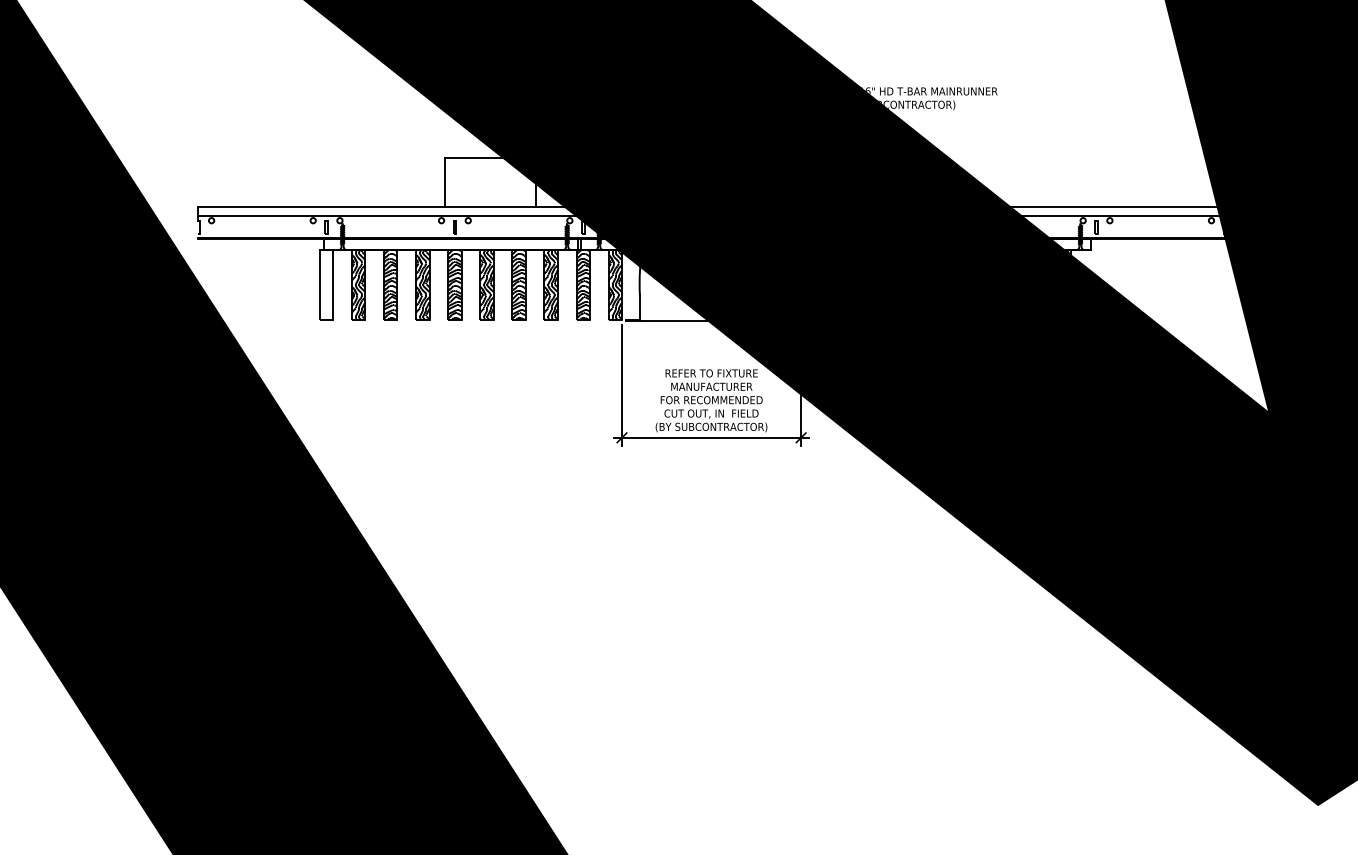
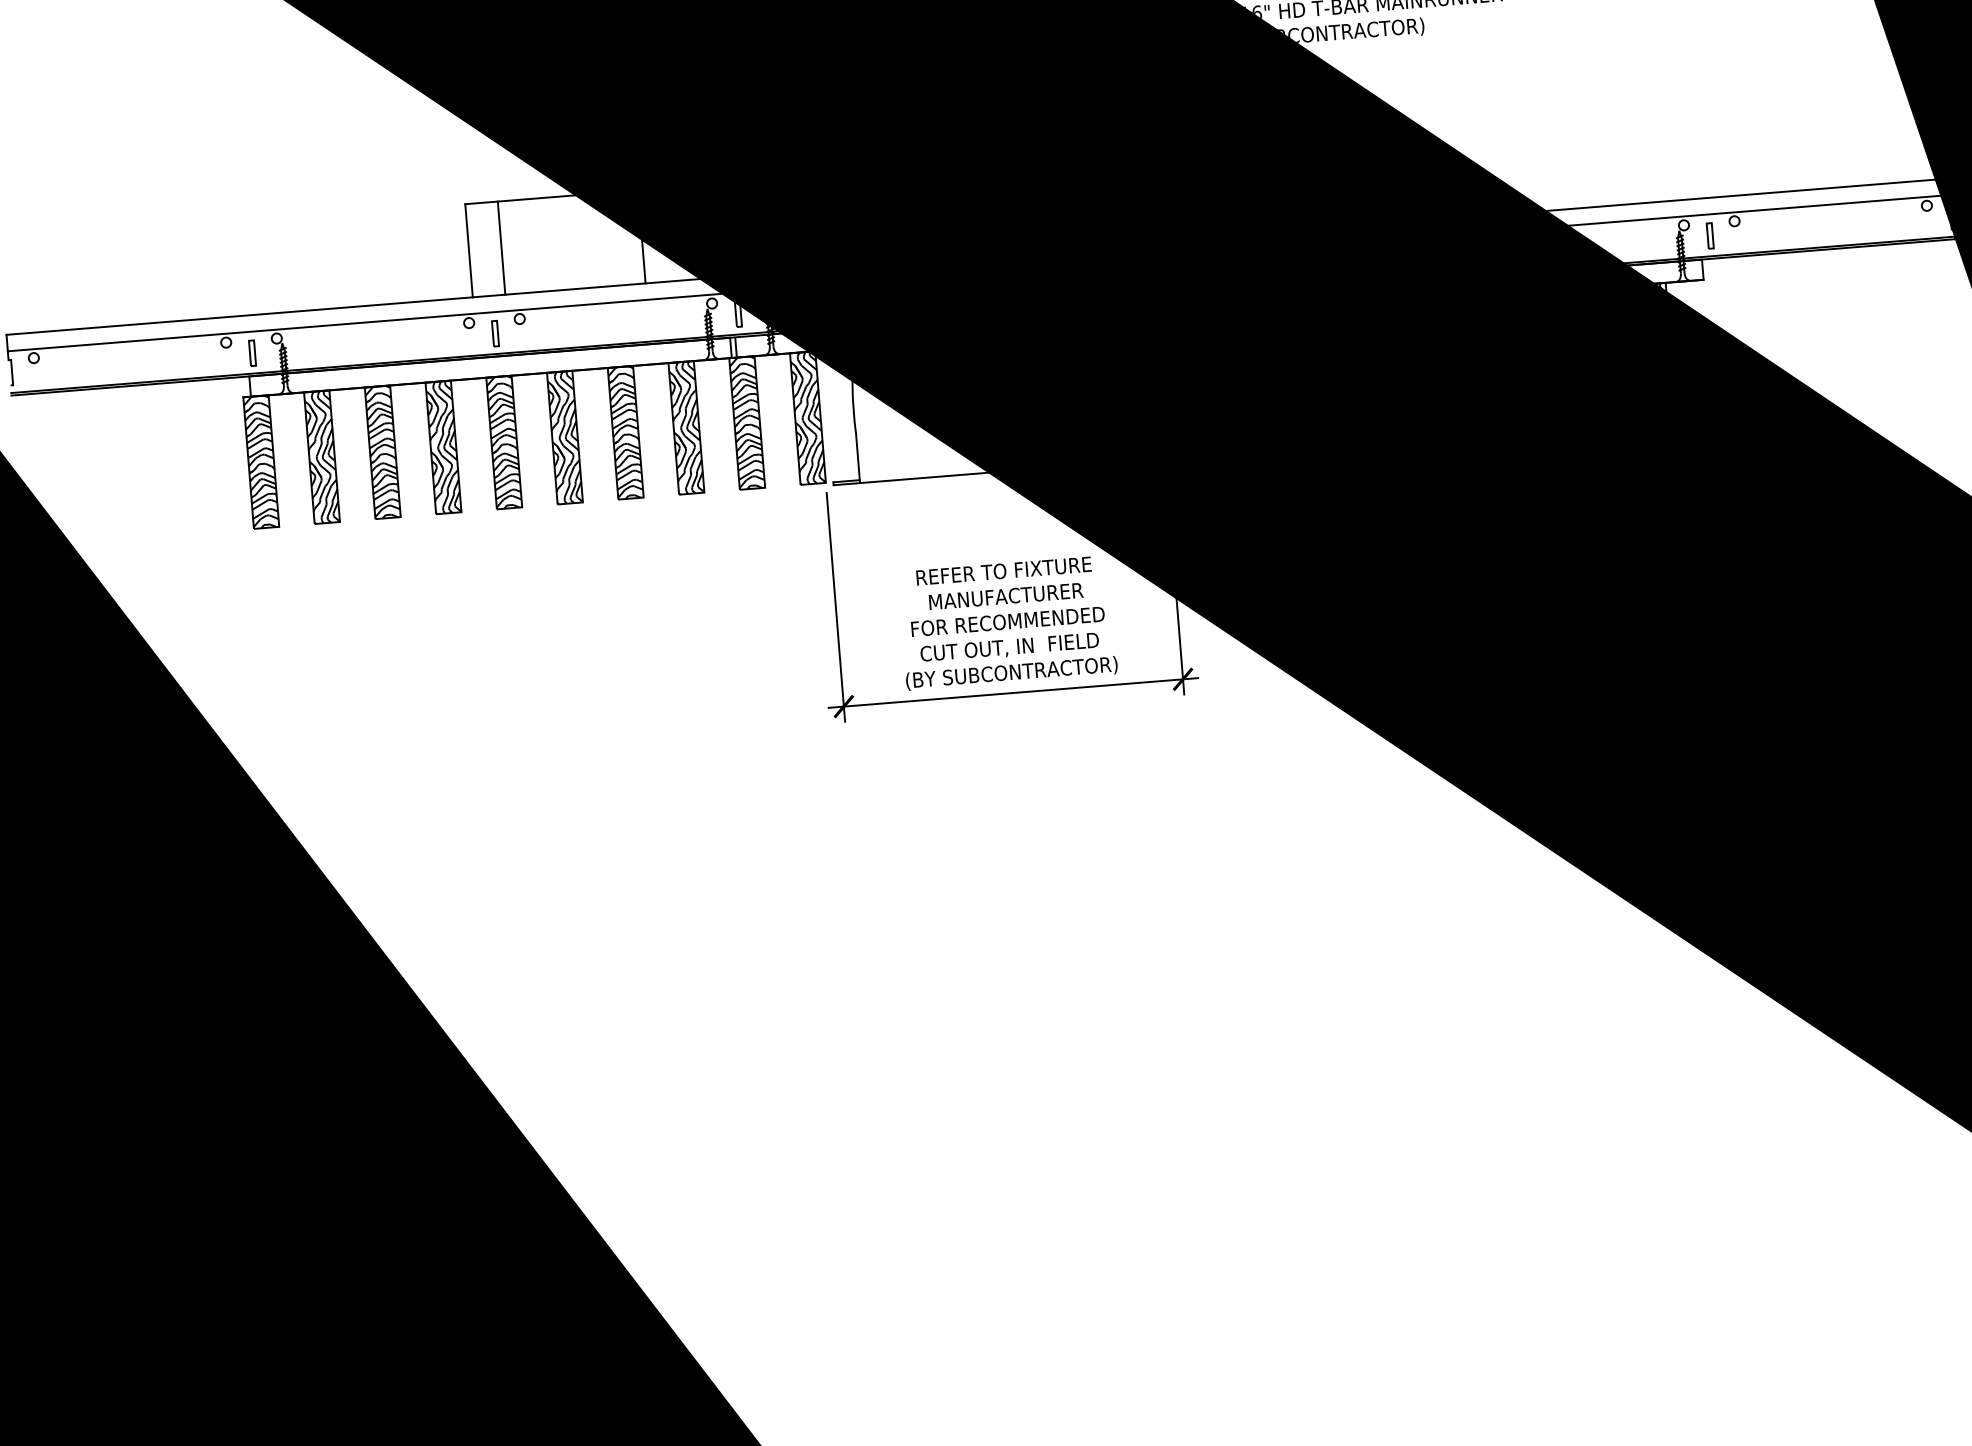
line: (461, 182) -> (501, 247), added
hatch: (326, 284) -> (261, 461), added

